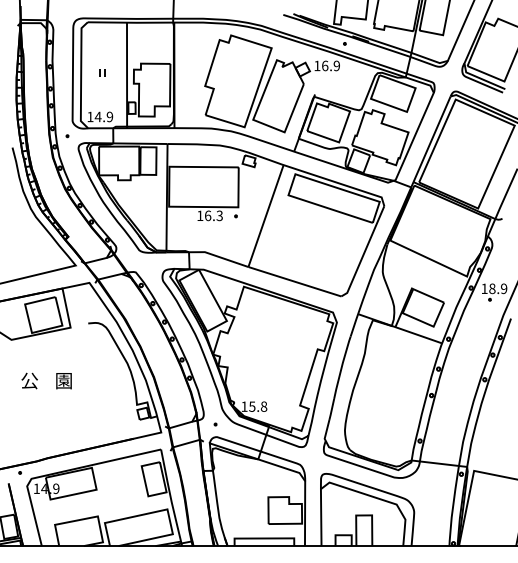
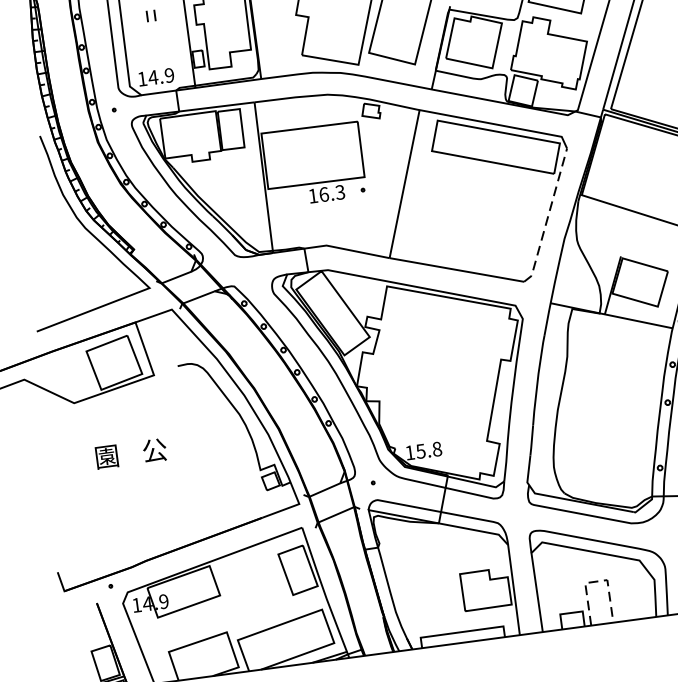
line: (364, 252) -> (548, 216), solid -> dashed
text: (29, 380) -> (106, 456), 公 -> 園
text: (63, 381) -> (154, 451), 園 -> 公
line: (364, 515) -> (596, 581), solid -> dashed

